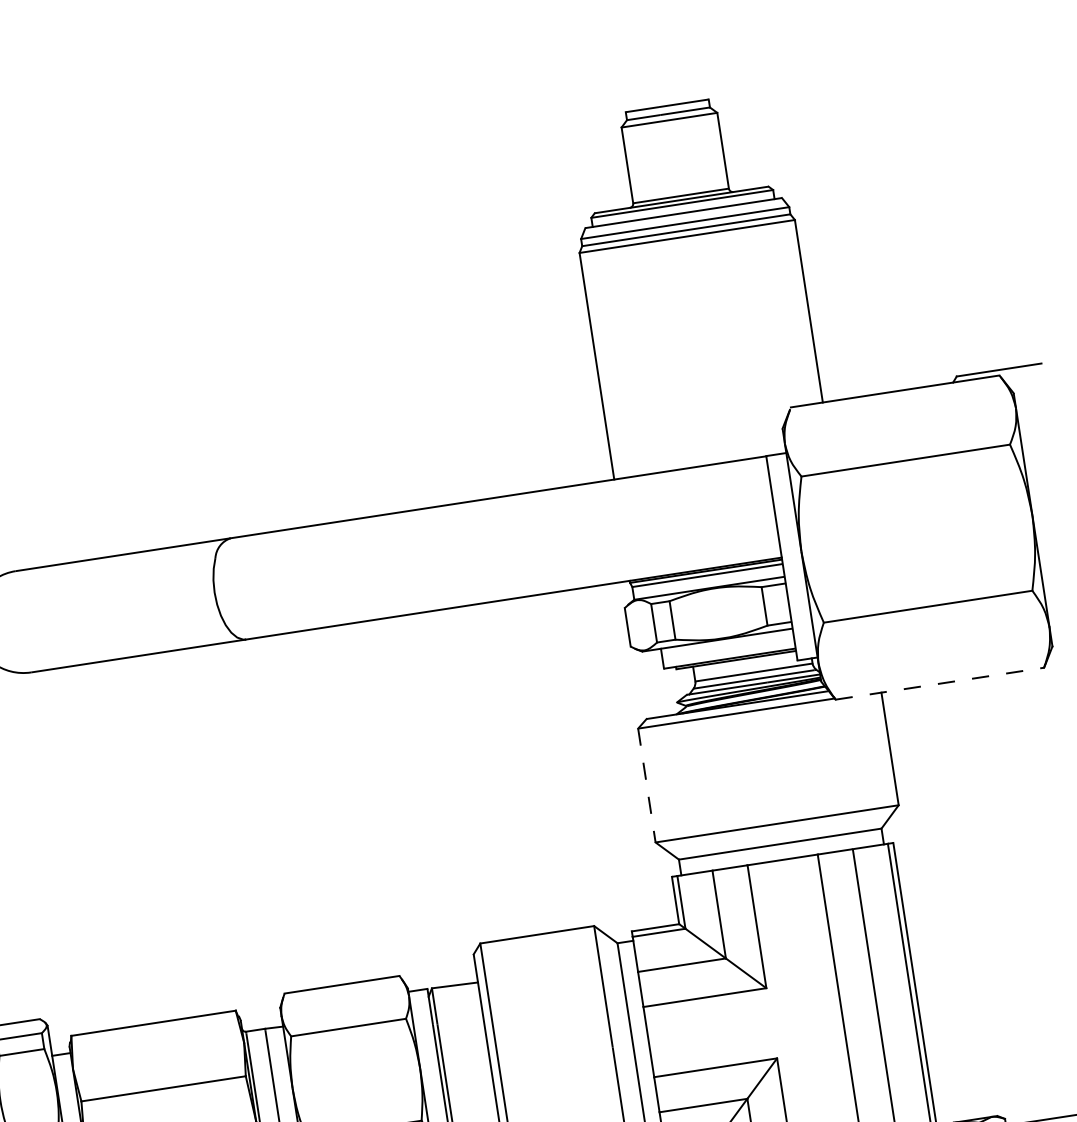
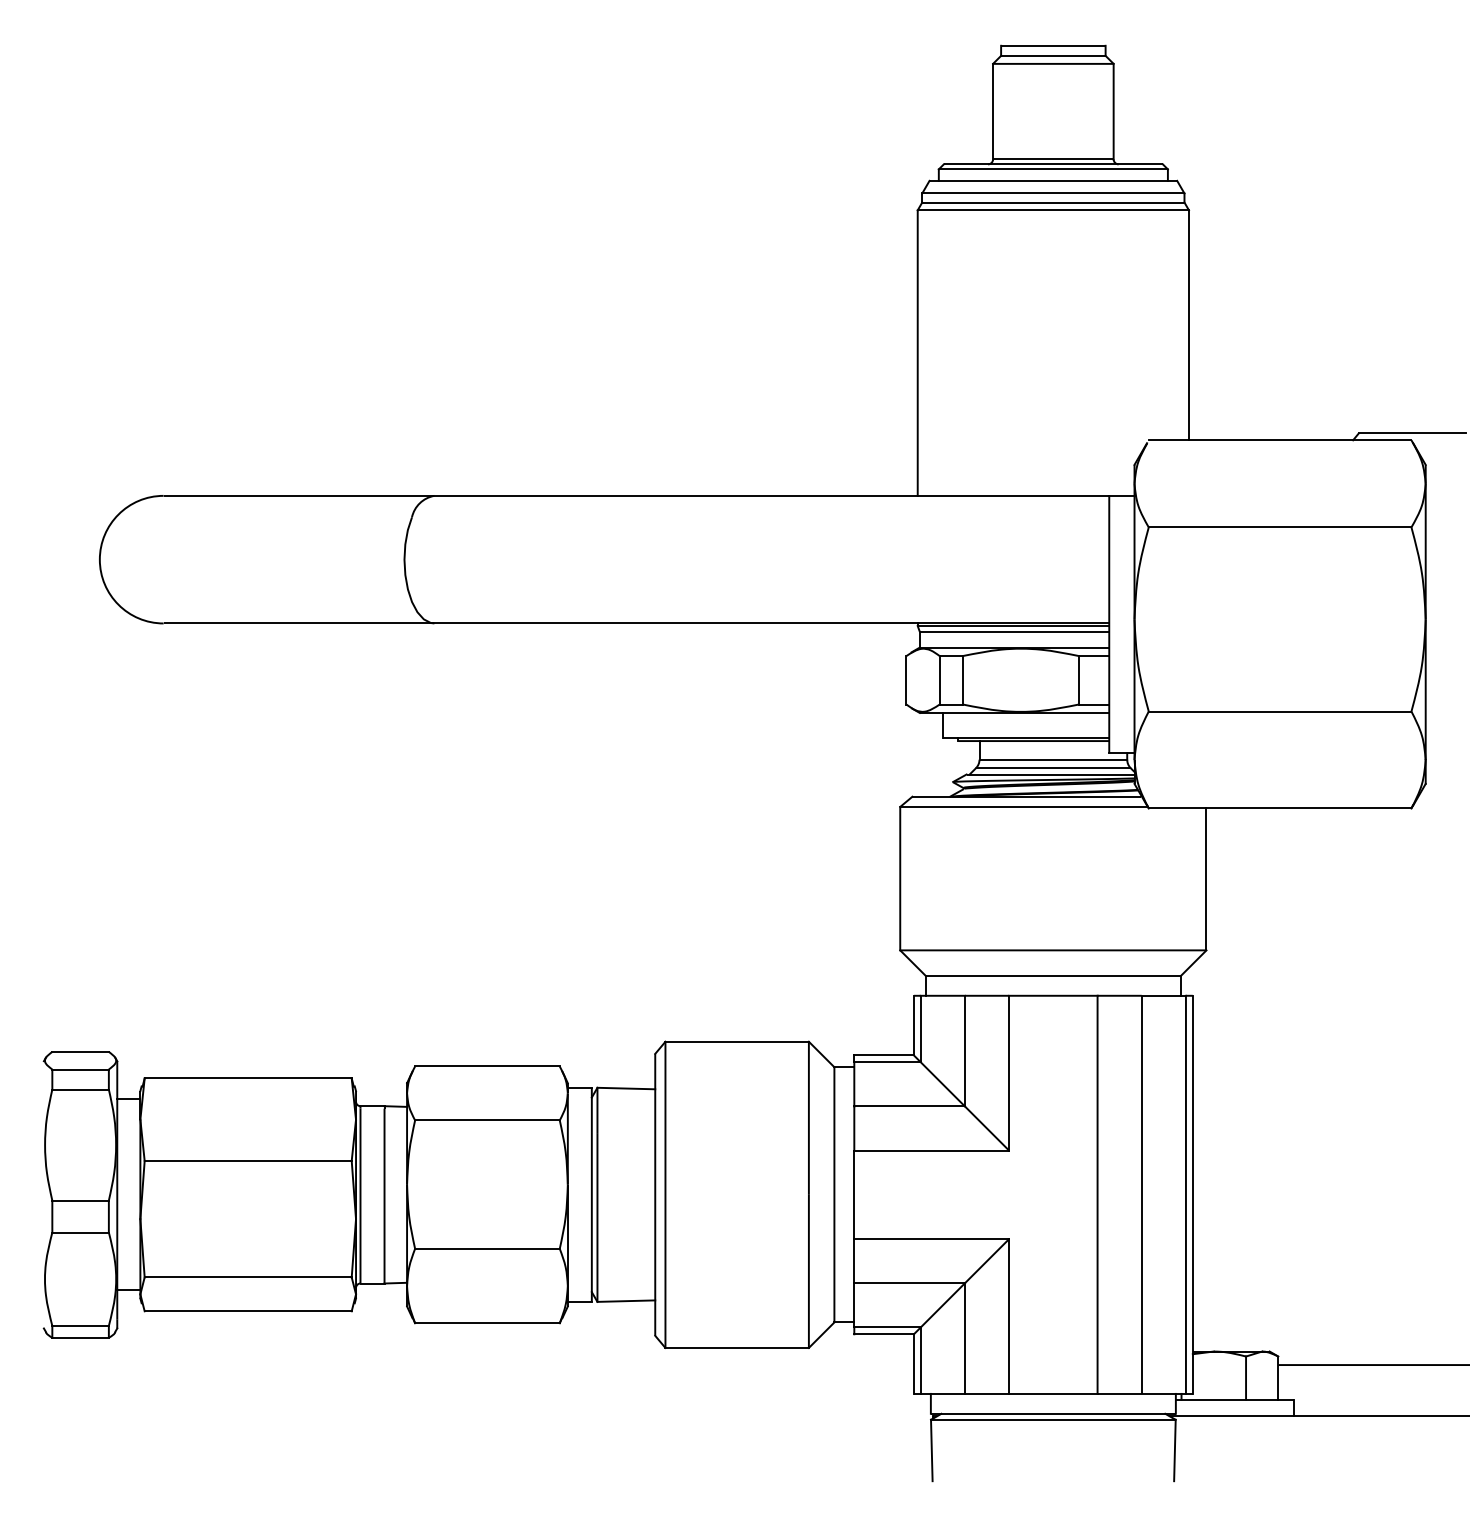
line: (940, 683) -> (1280, 808), dashed -> solid
line: (647, 785) -> (900, 878), dashed -> solid

